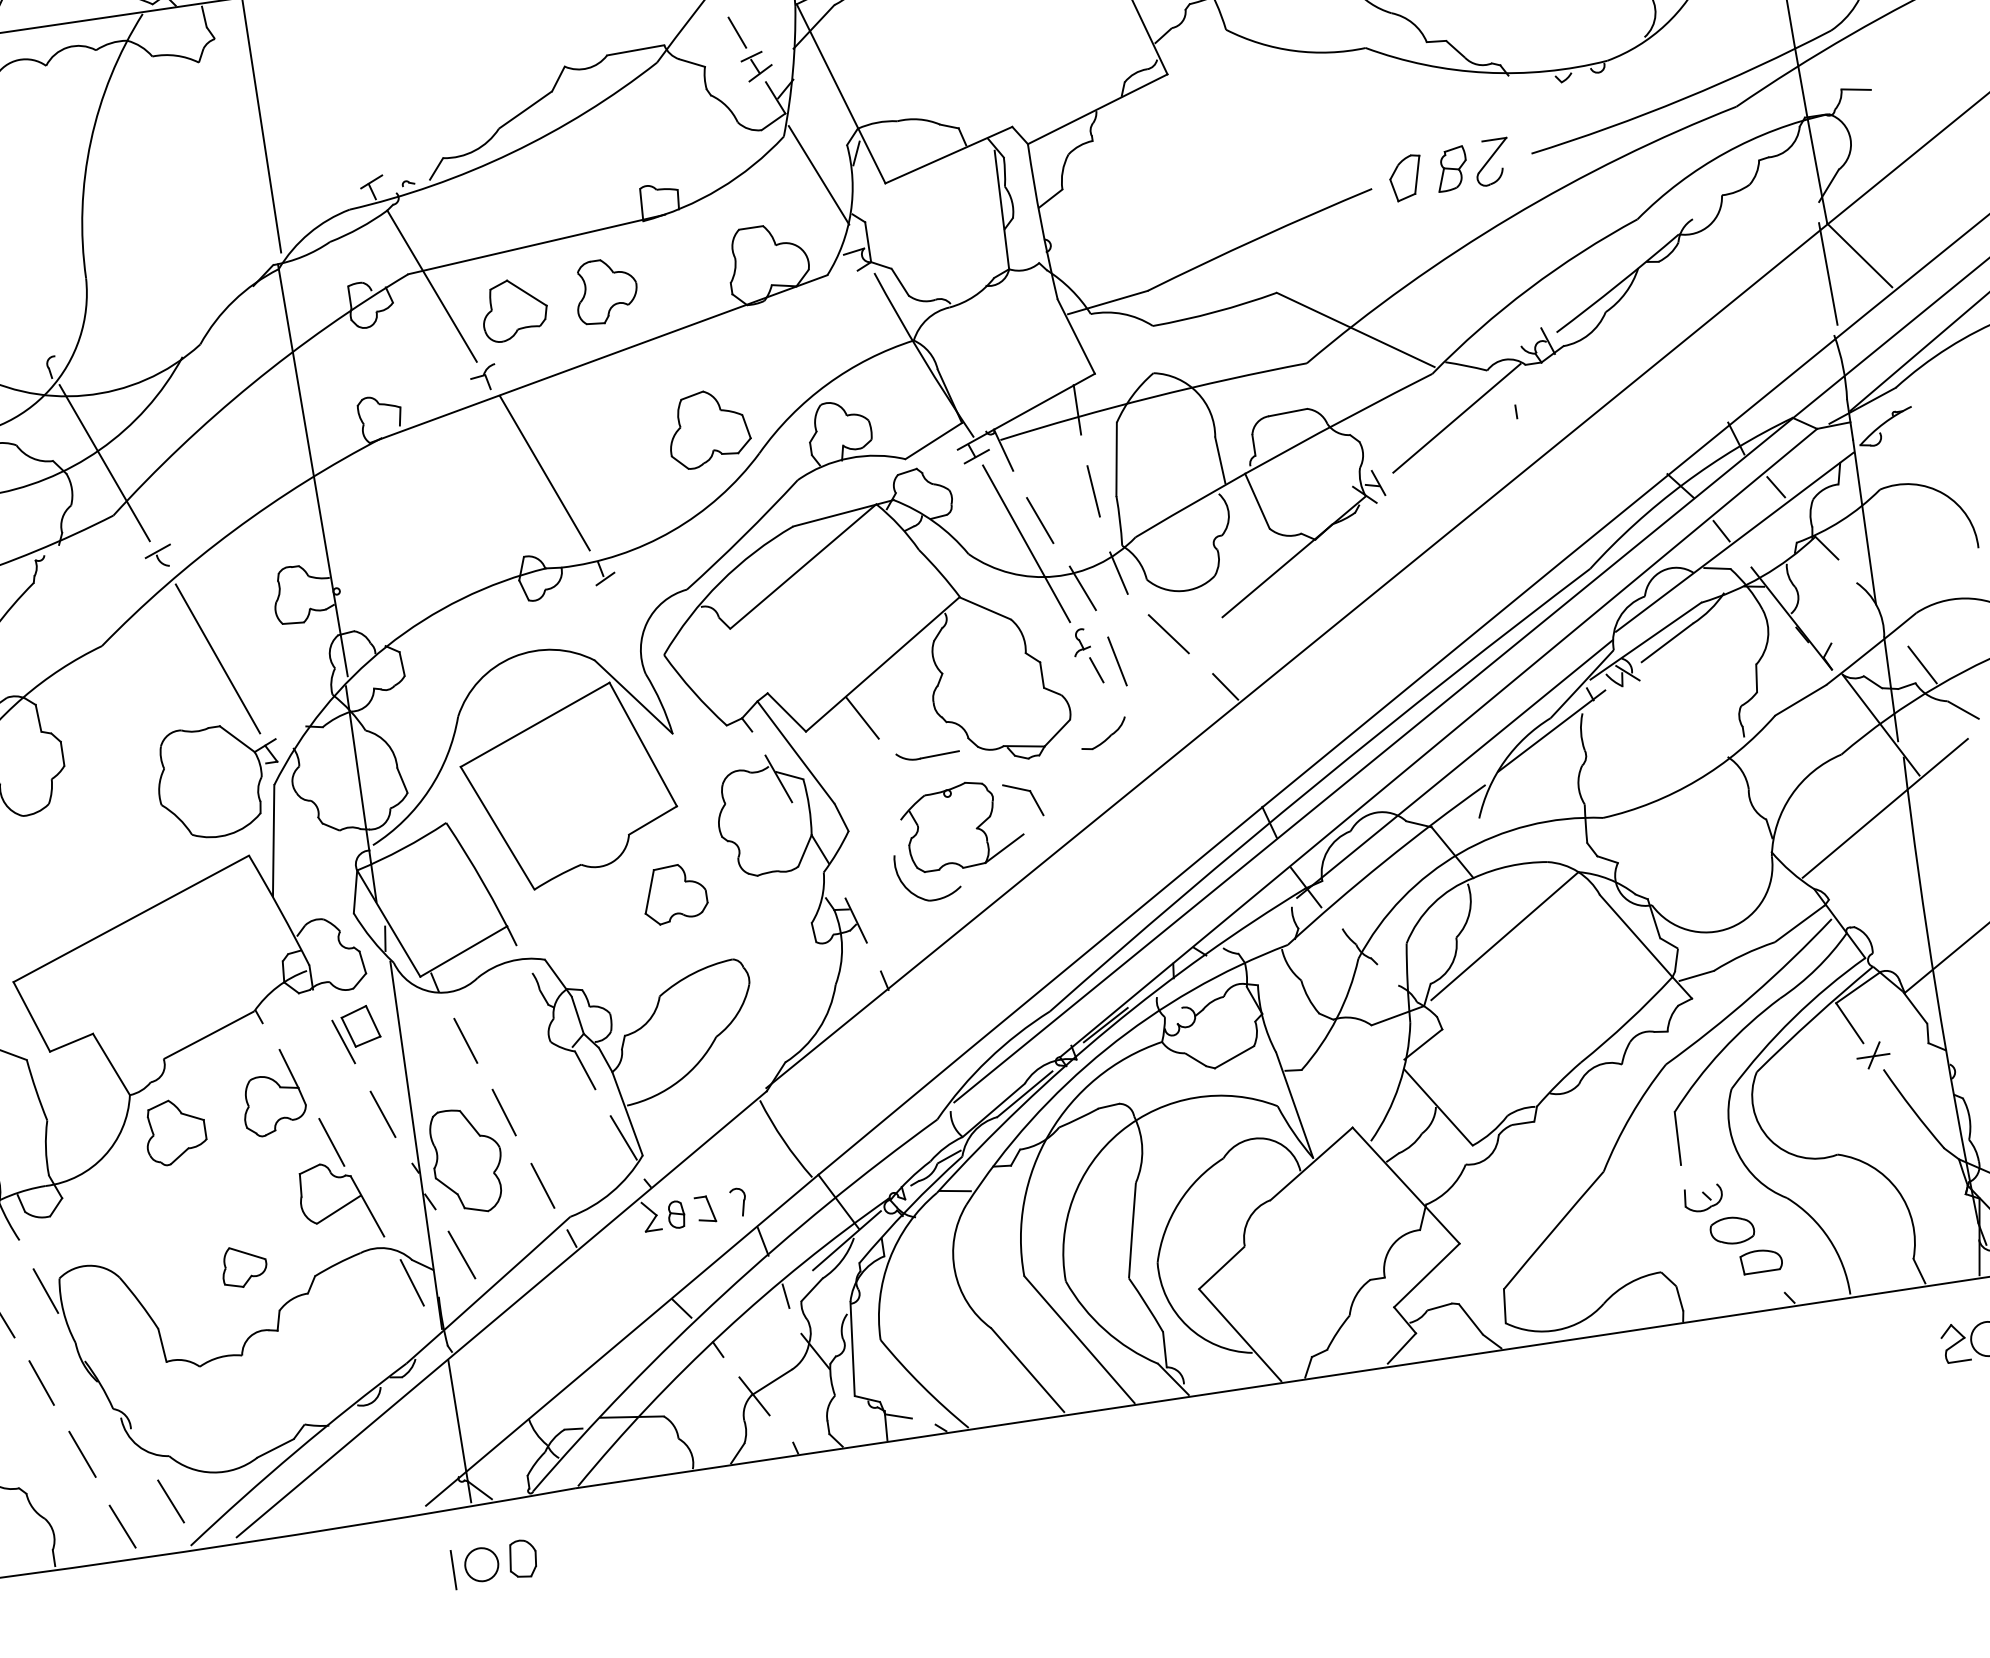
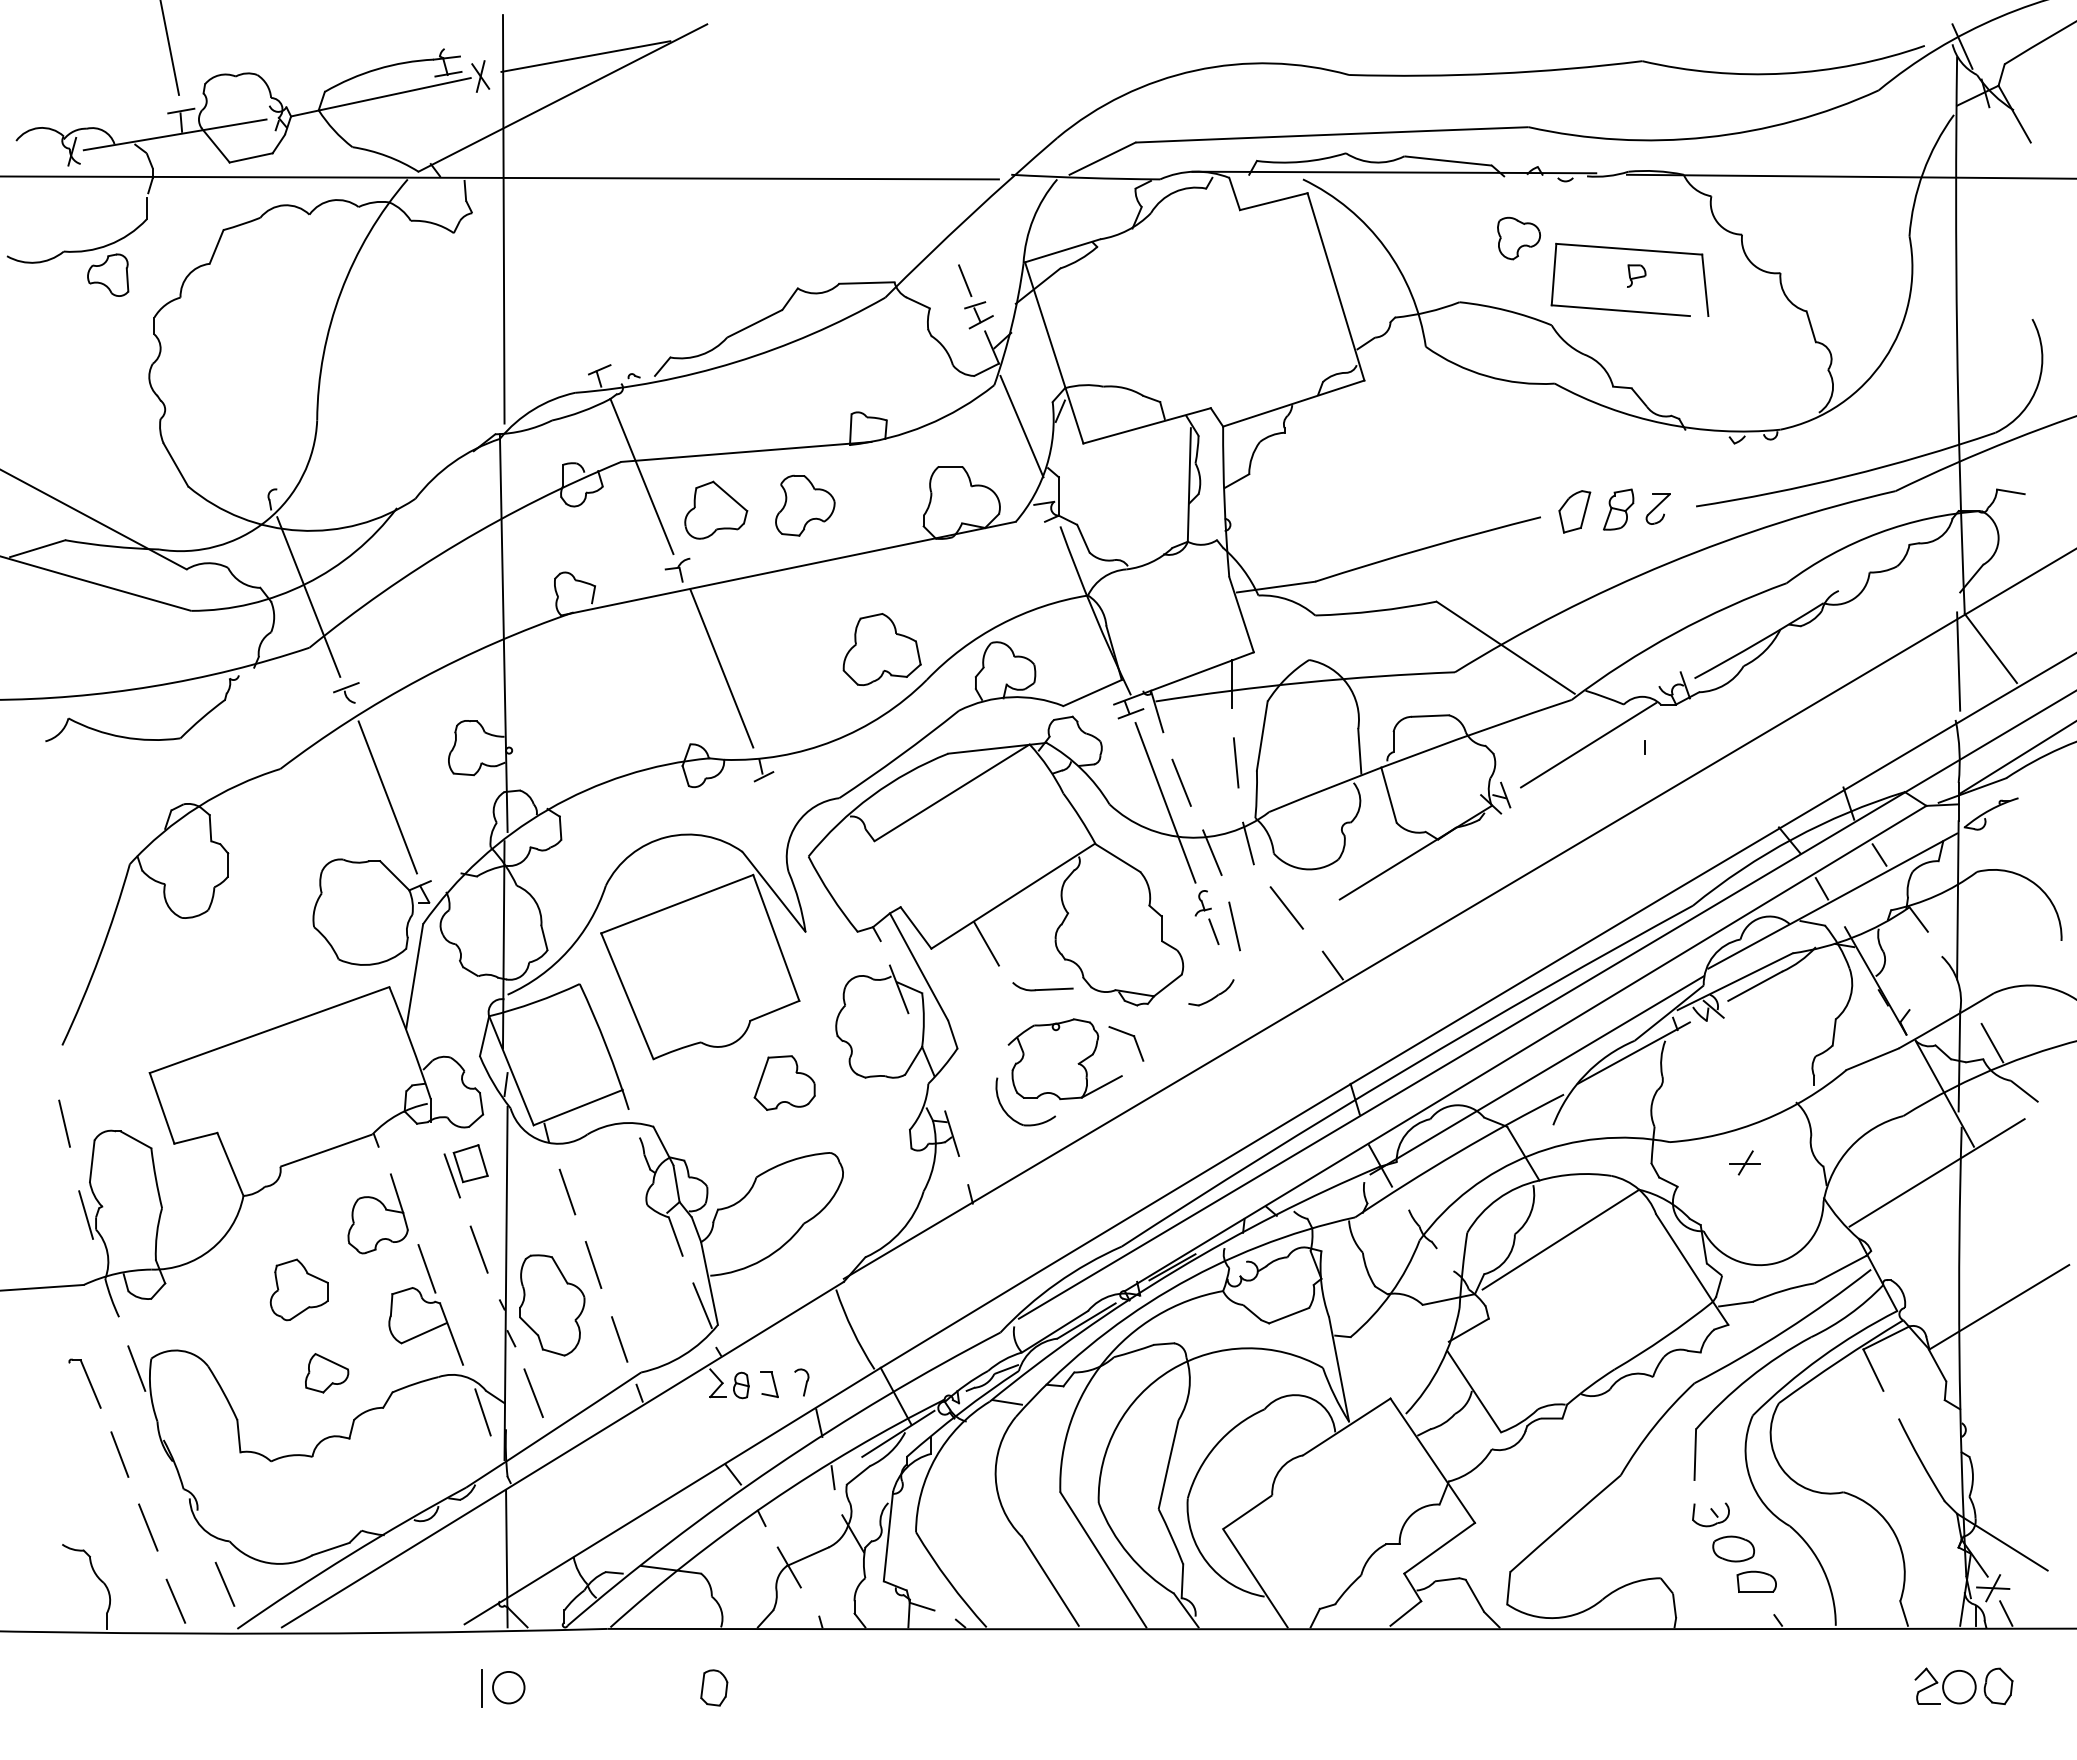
part: (1491, 162) -> (1657, 509), size x0.7
part: (1872, 1055) -> (1744, 1162), moved
part: (174, 1131) -> (298, 1289), moved
part: (522, 1558) -> (714, 1687), moved

